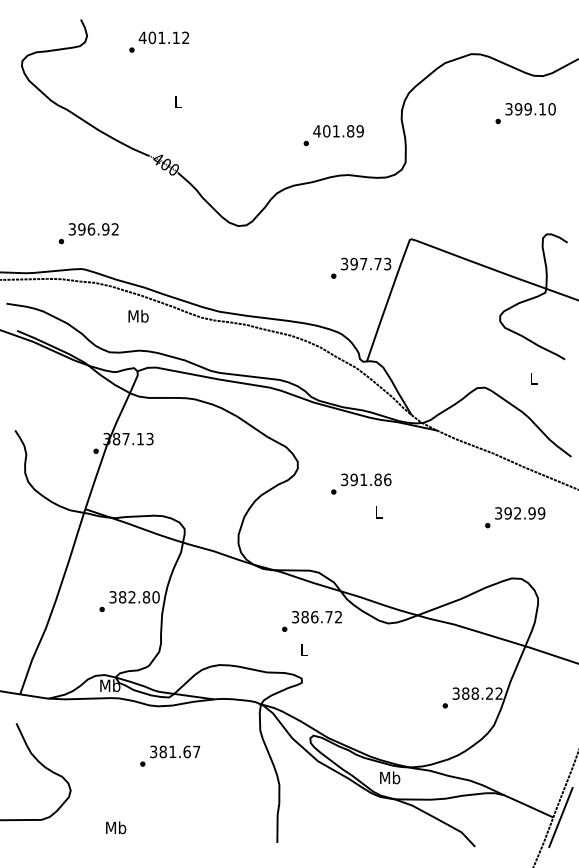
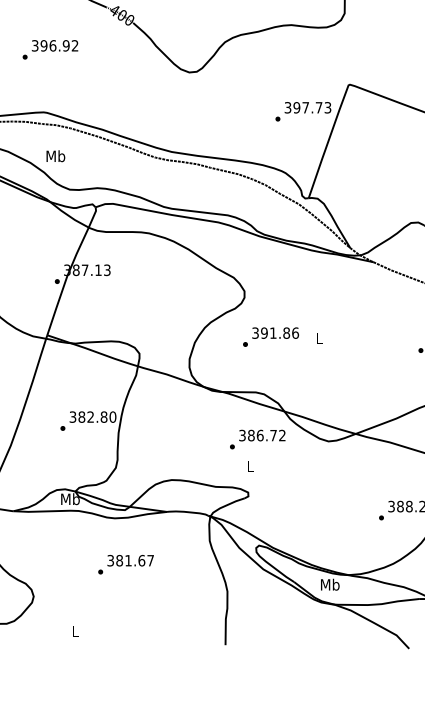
text: (88, 233) -> (50, 49), moved
text: (138, 315) -> (55, 155), moved
text: (361, 483) -> (271, 336), moved
text: (116, 827) -> (76, 630), Mb -> L

